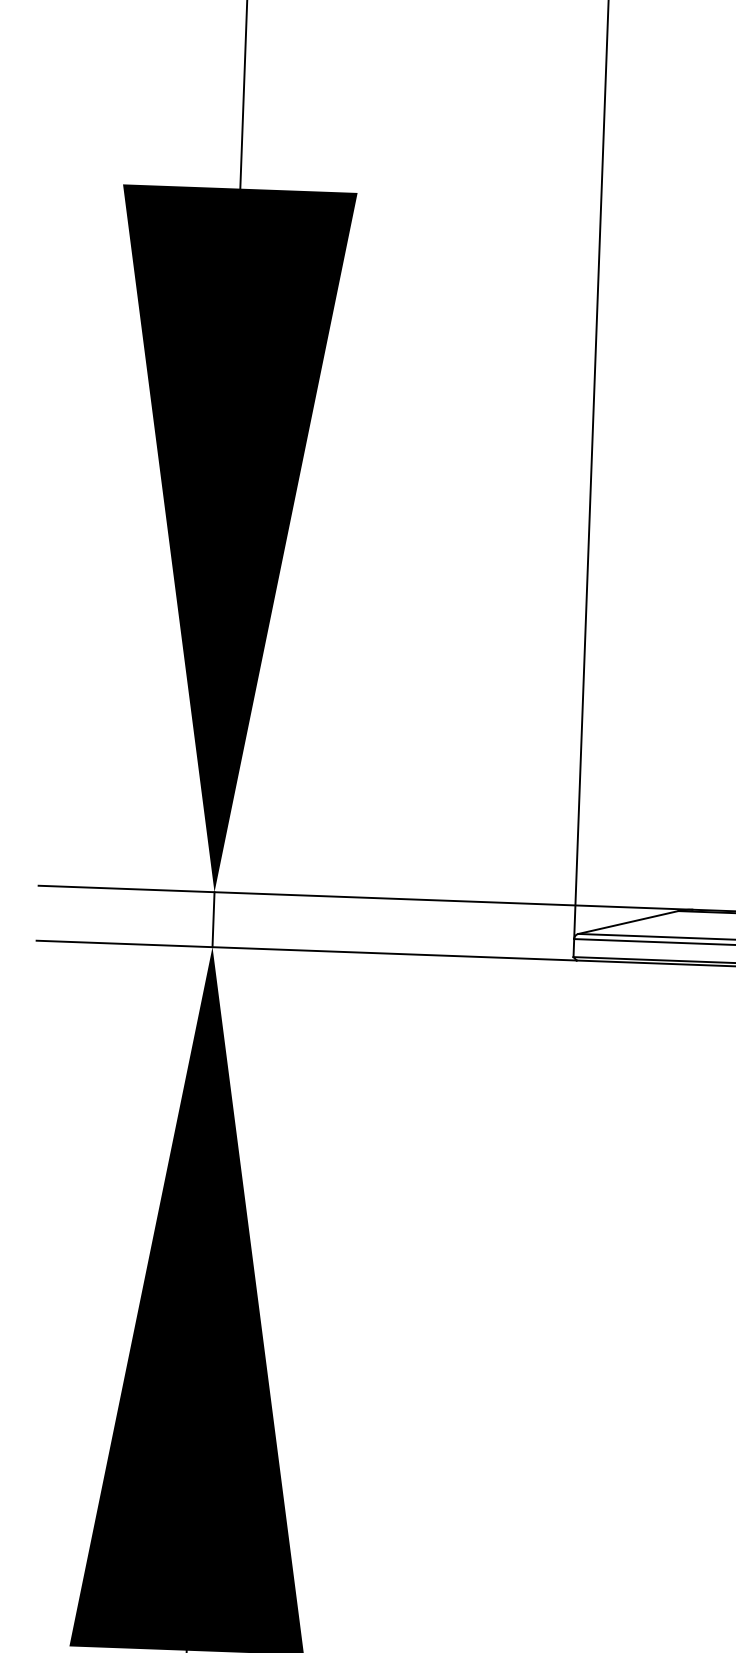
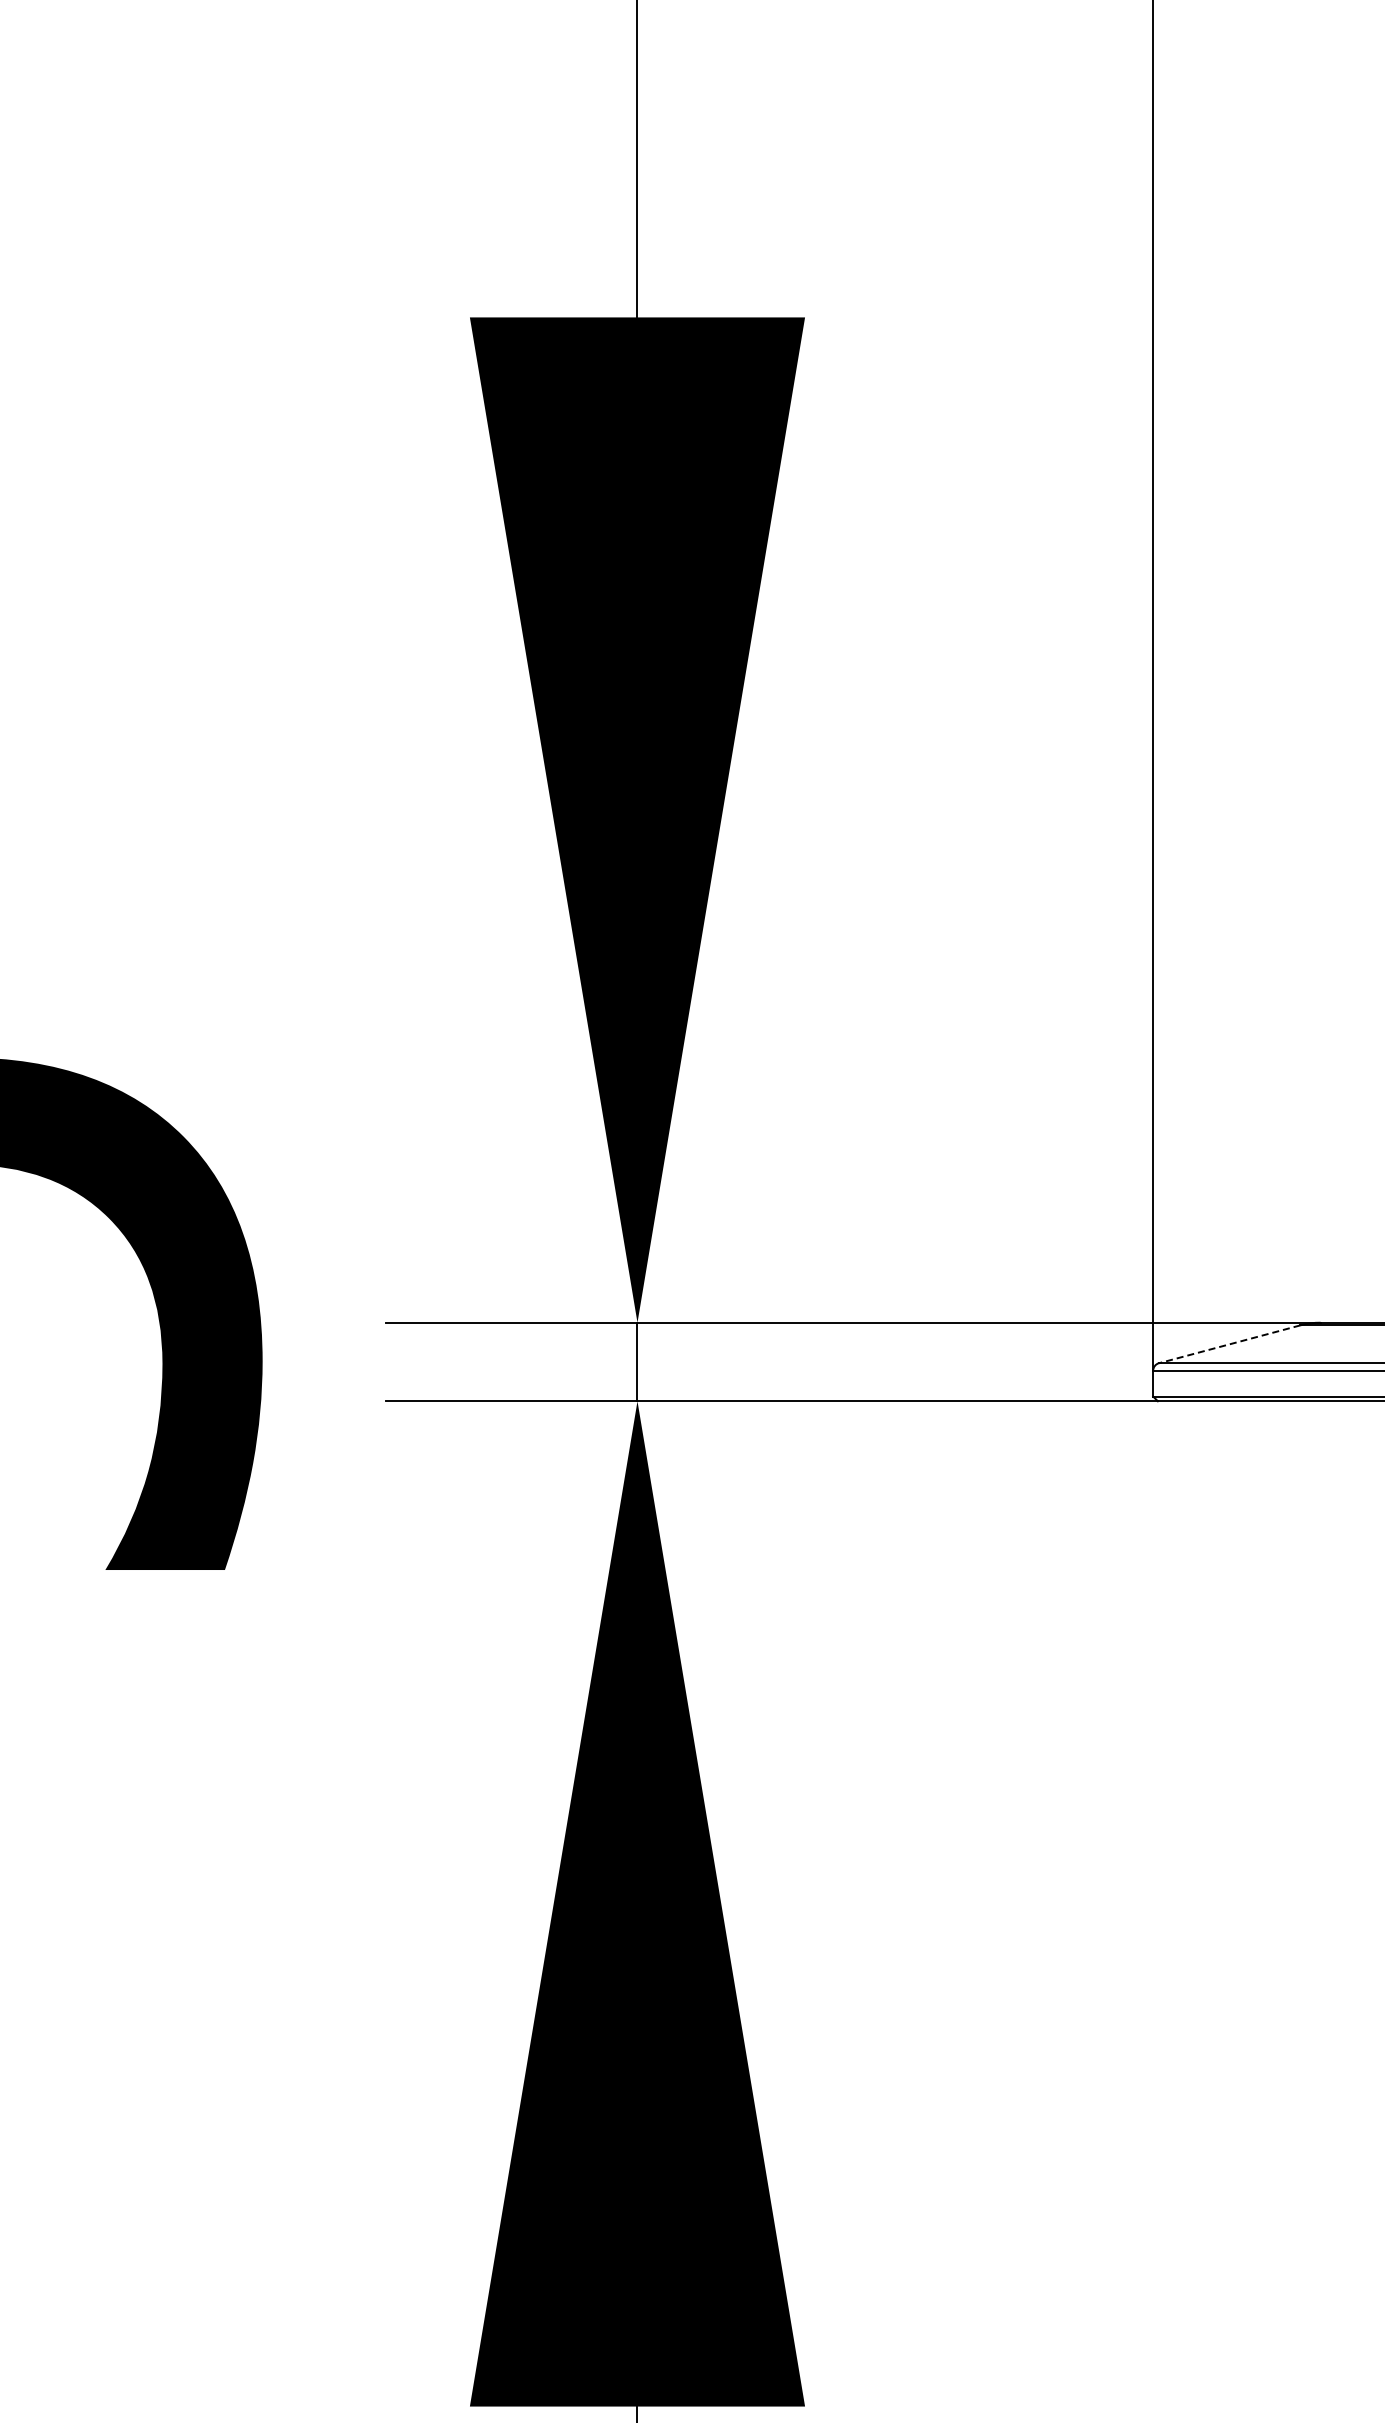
line: (628, 922) -> (1229, 1344), solid -> dashed

